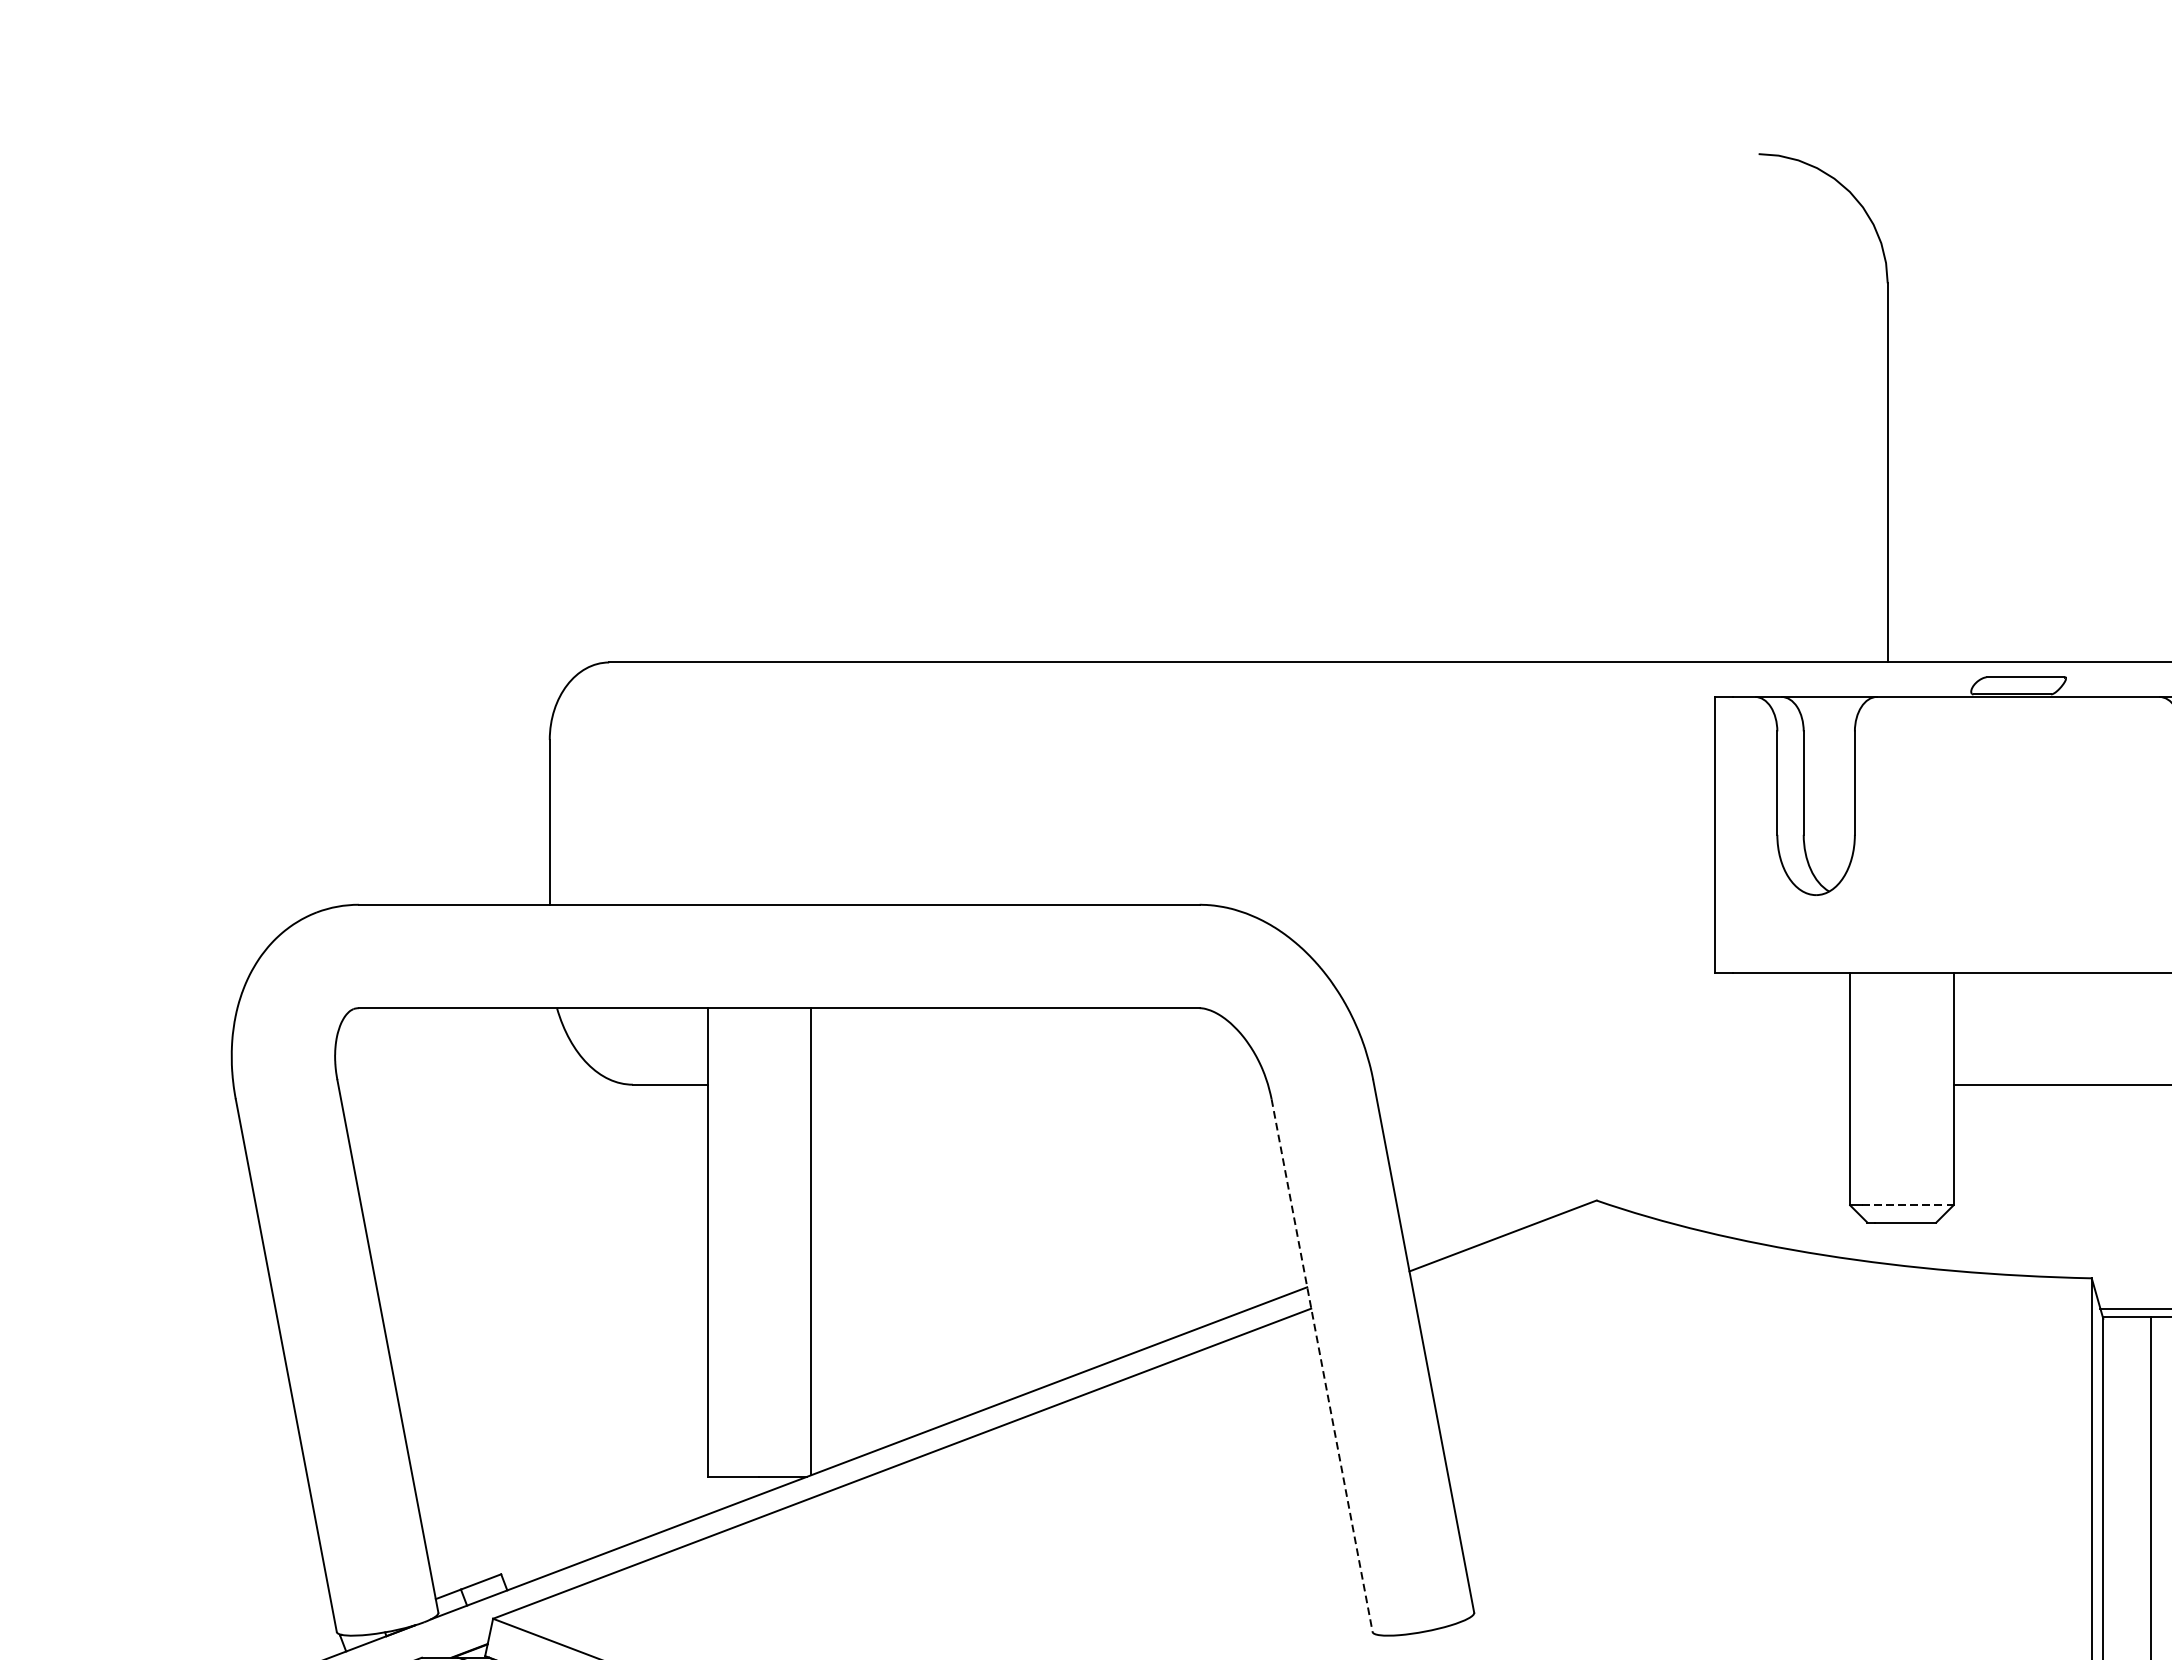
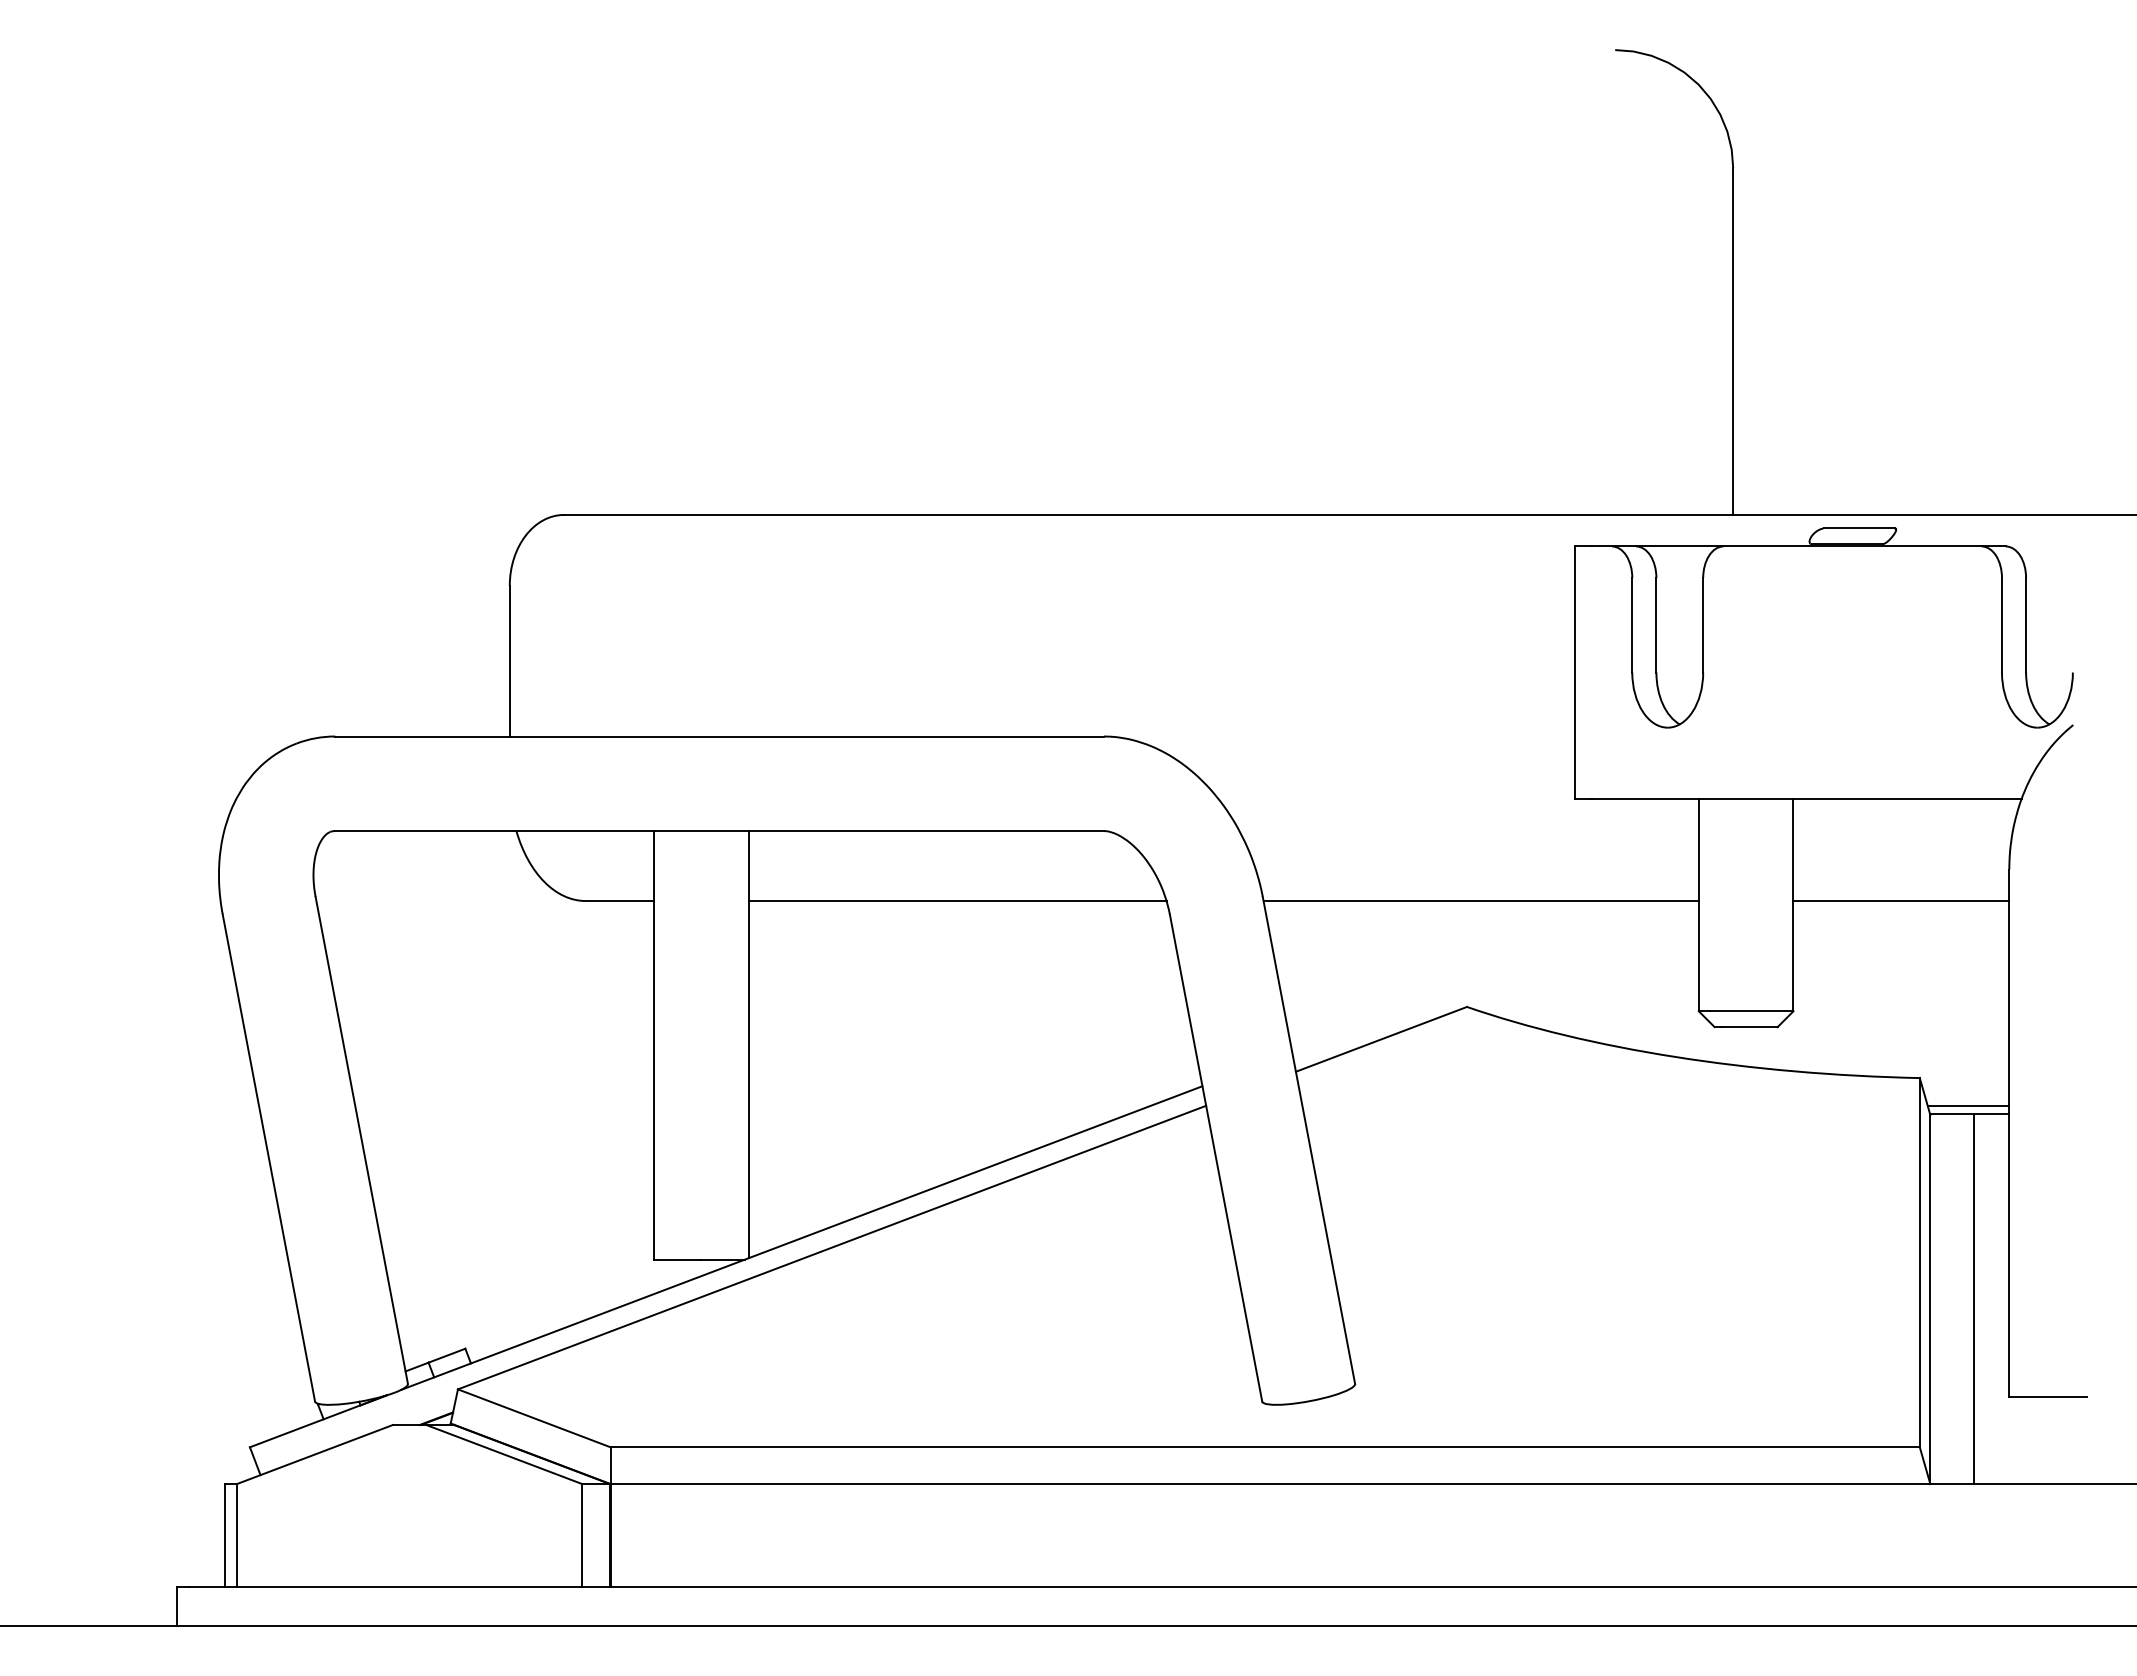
line: (1039, 1085) -> (957, 901), added
line: (1611, 1085) -> (1480, 901), added
line: (1907, 1205) -> (1751, 1011), dashed -> solid
line: (1322, 1365) -> (1216, 1157), dashed -> solid

